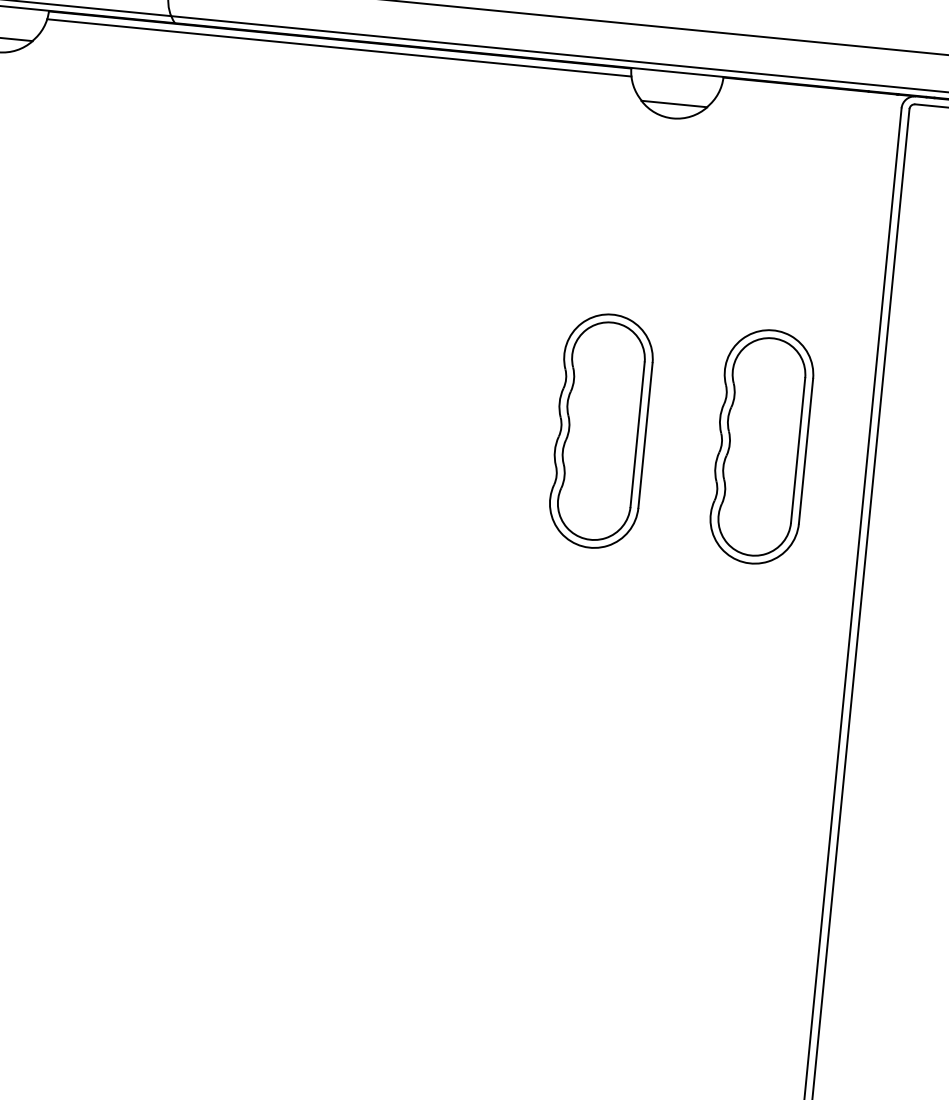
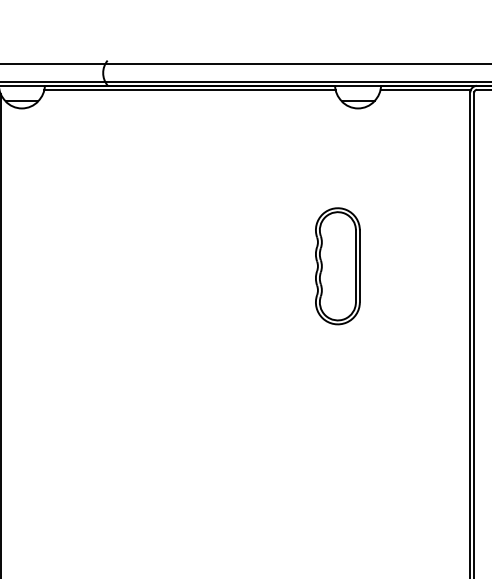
line: (811, 93) -> (425, 89), added
part: (761, 447) -> (417, 266), removed

